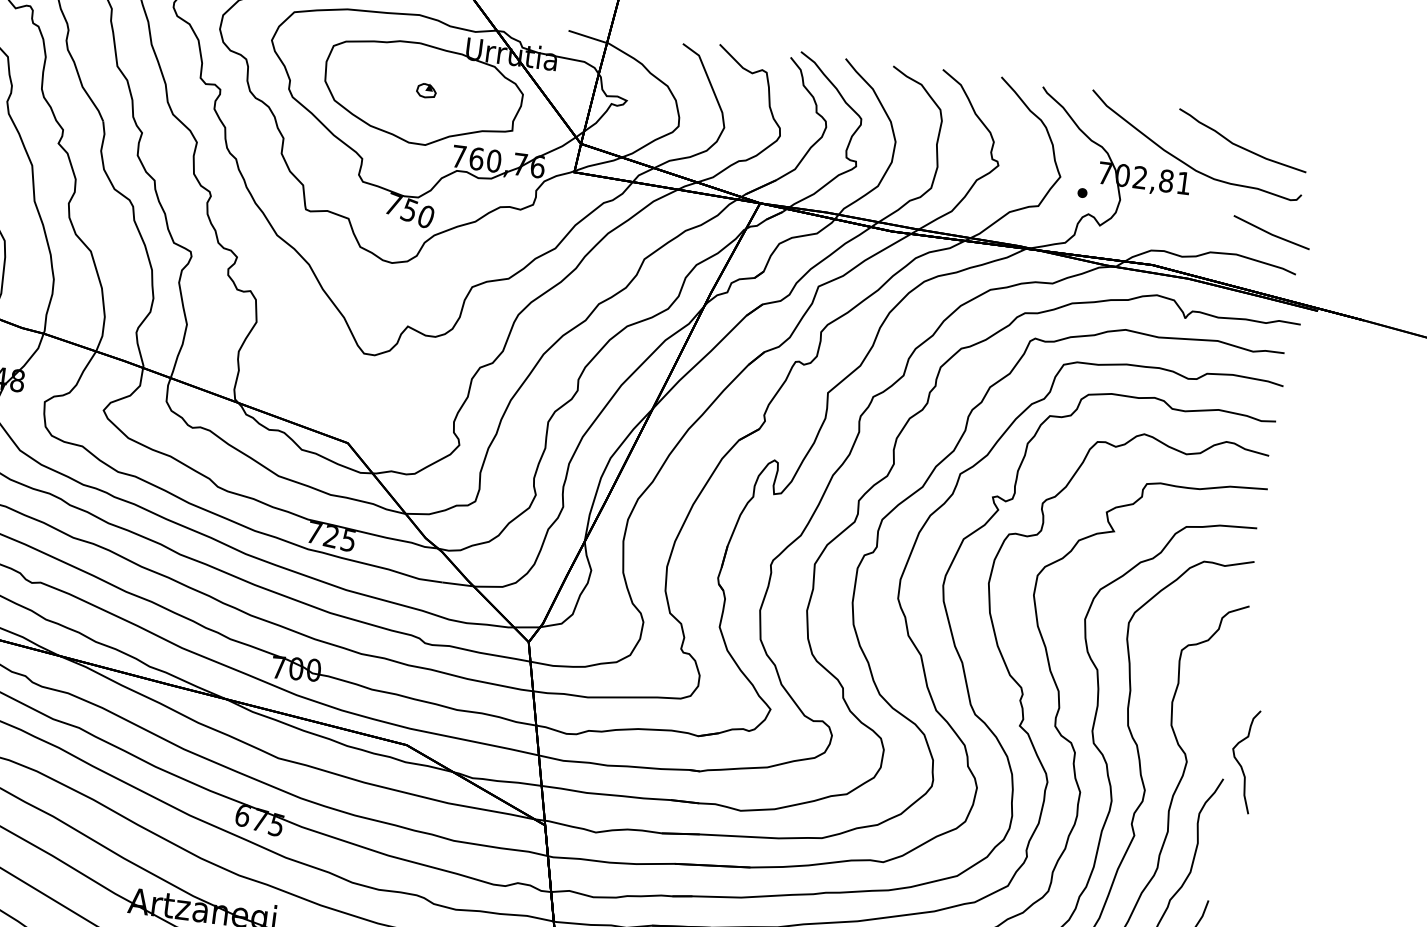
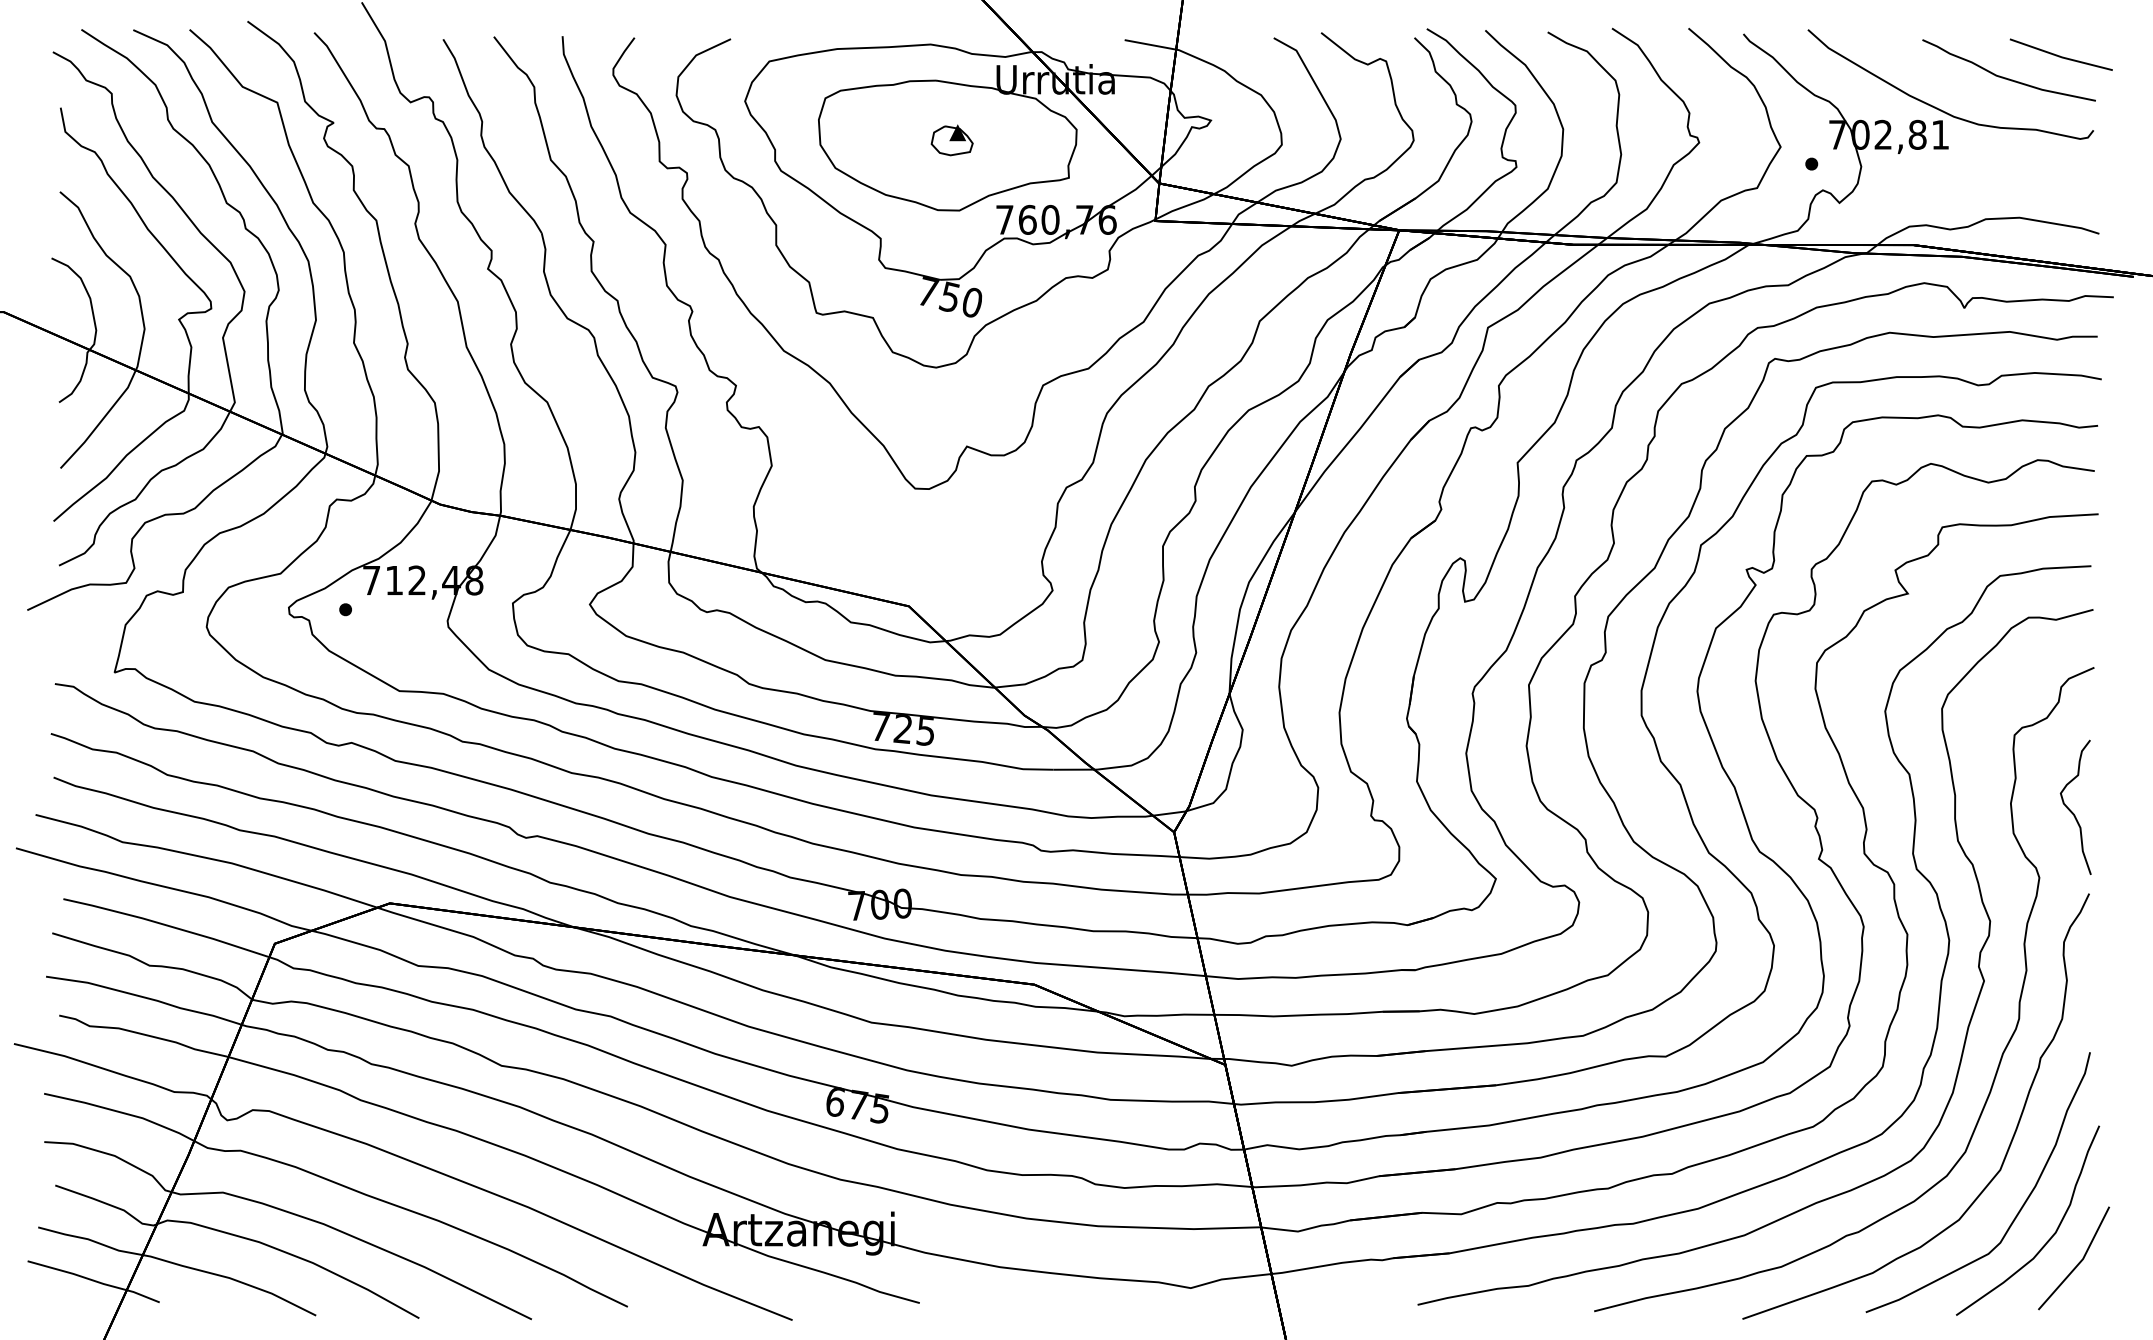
part: (426, 90) -> (951, 140), size x1.67
line: (1270, 233) -> (2060, 55), moved
curve: (1239, 763) -> (2071, 810), moved

